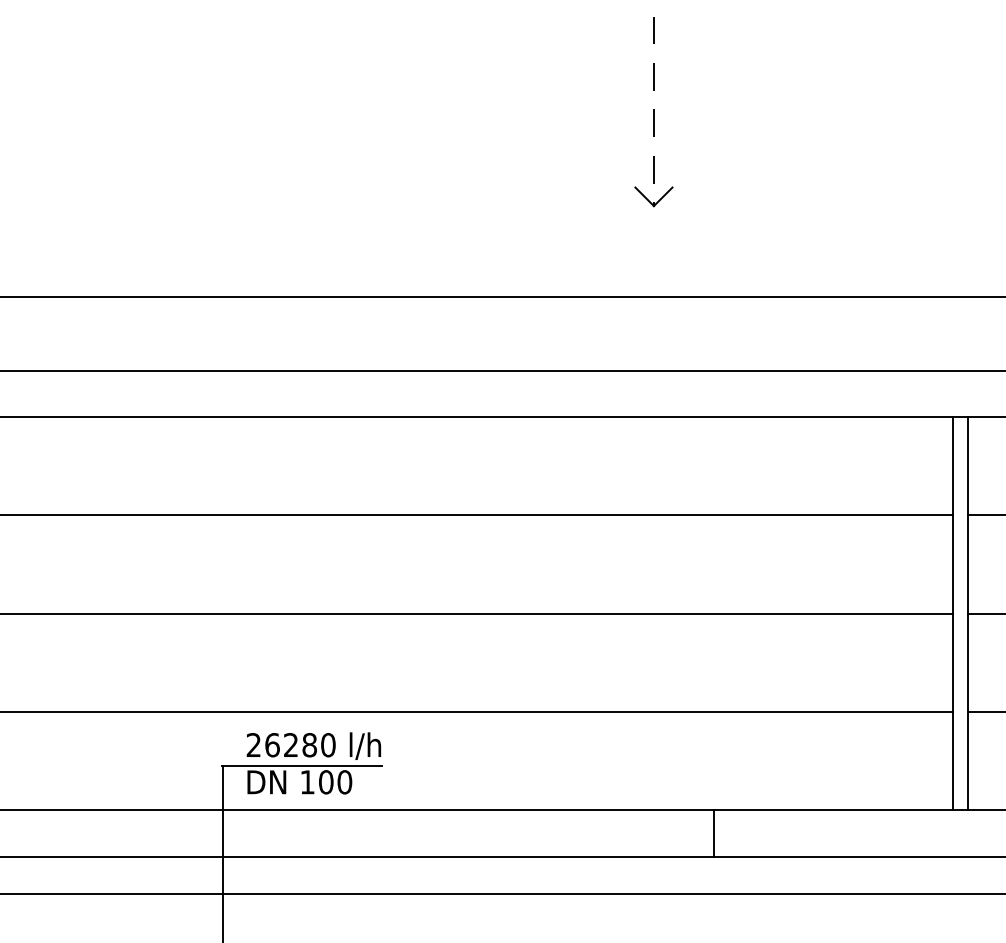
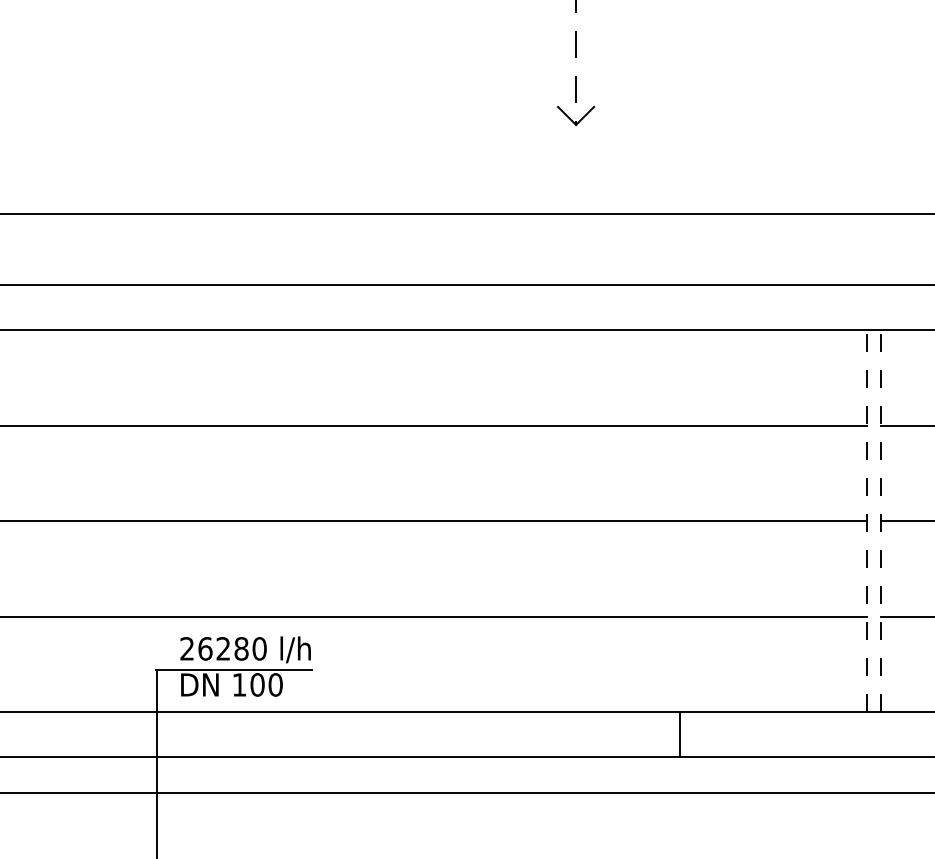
line: (953, 613) -> (867, 520), solid -> dashed
line: (968, 613) -> (881, 520), solid -> dashed
line: (714, 833) -> (679, 734), moved

